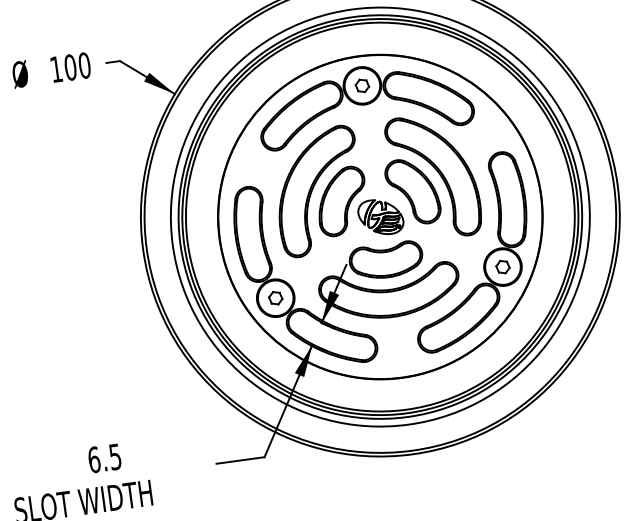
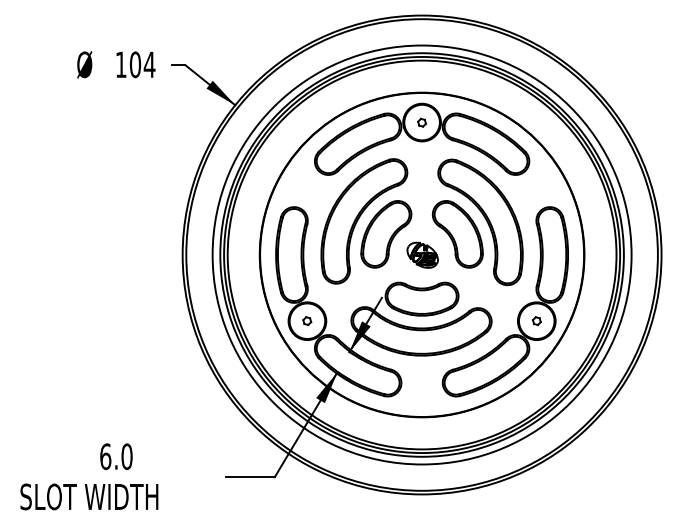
text: (84, 65) -> (149, 64), 100 -> 104
part: (361, 85) -> (421, 122), size x0.6
part: (380, 217) -> (422, 255), size x0.7
part: (502, 266) -> (536, 320), size x0.6
part: (274, 297) -> (306, 320), size x0.6
text: (114, 456) -> (126, 456), 6.5 -> 6.0

